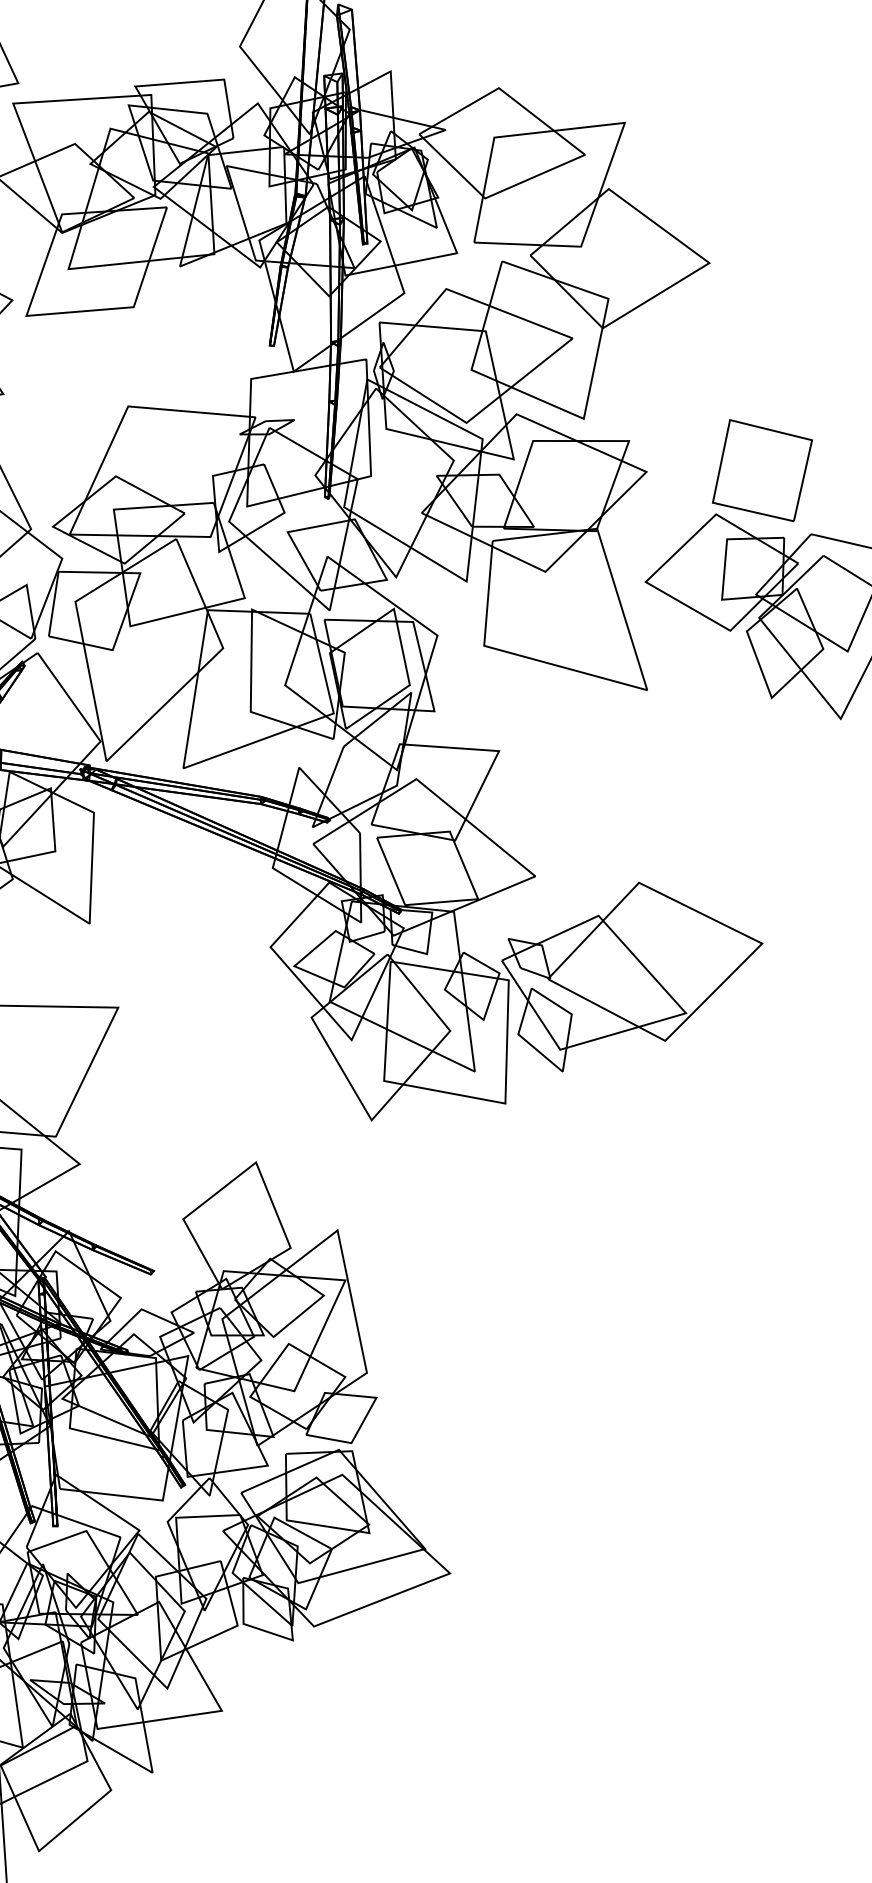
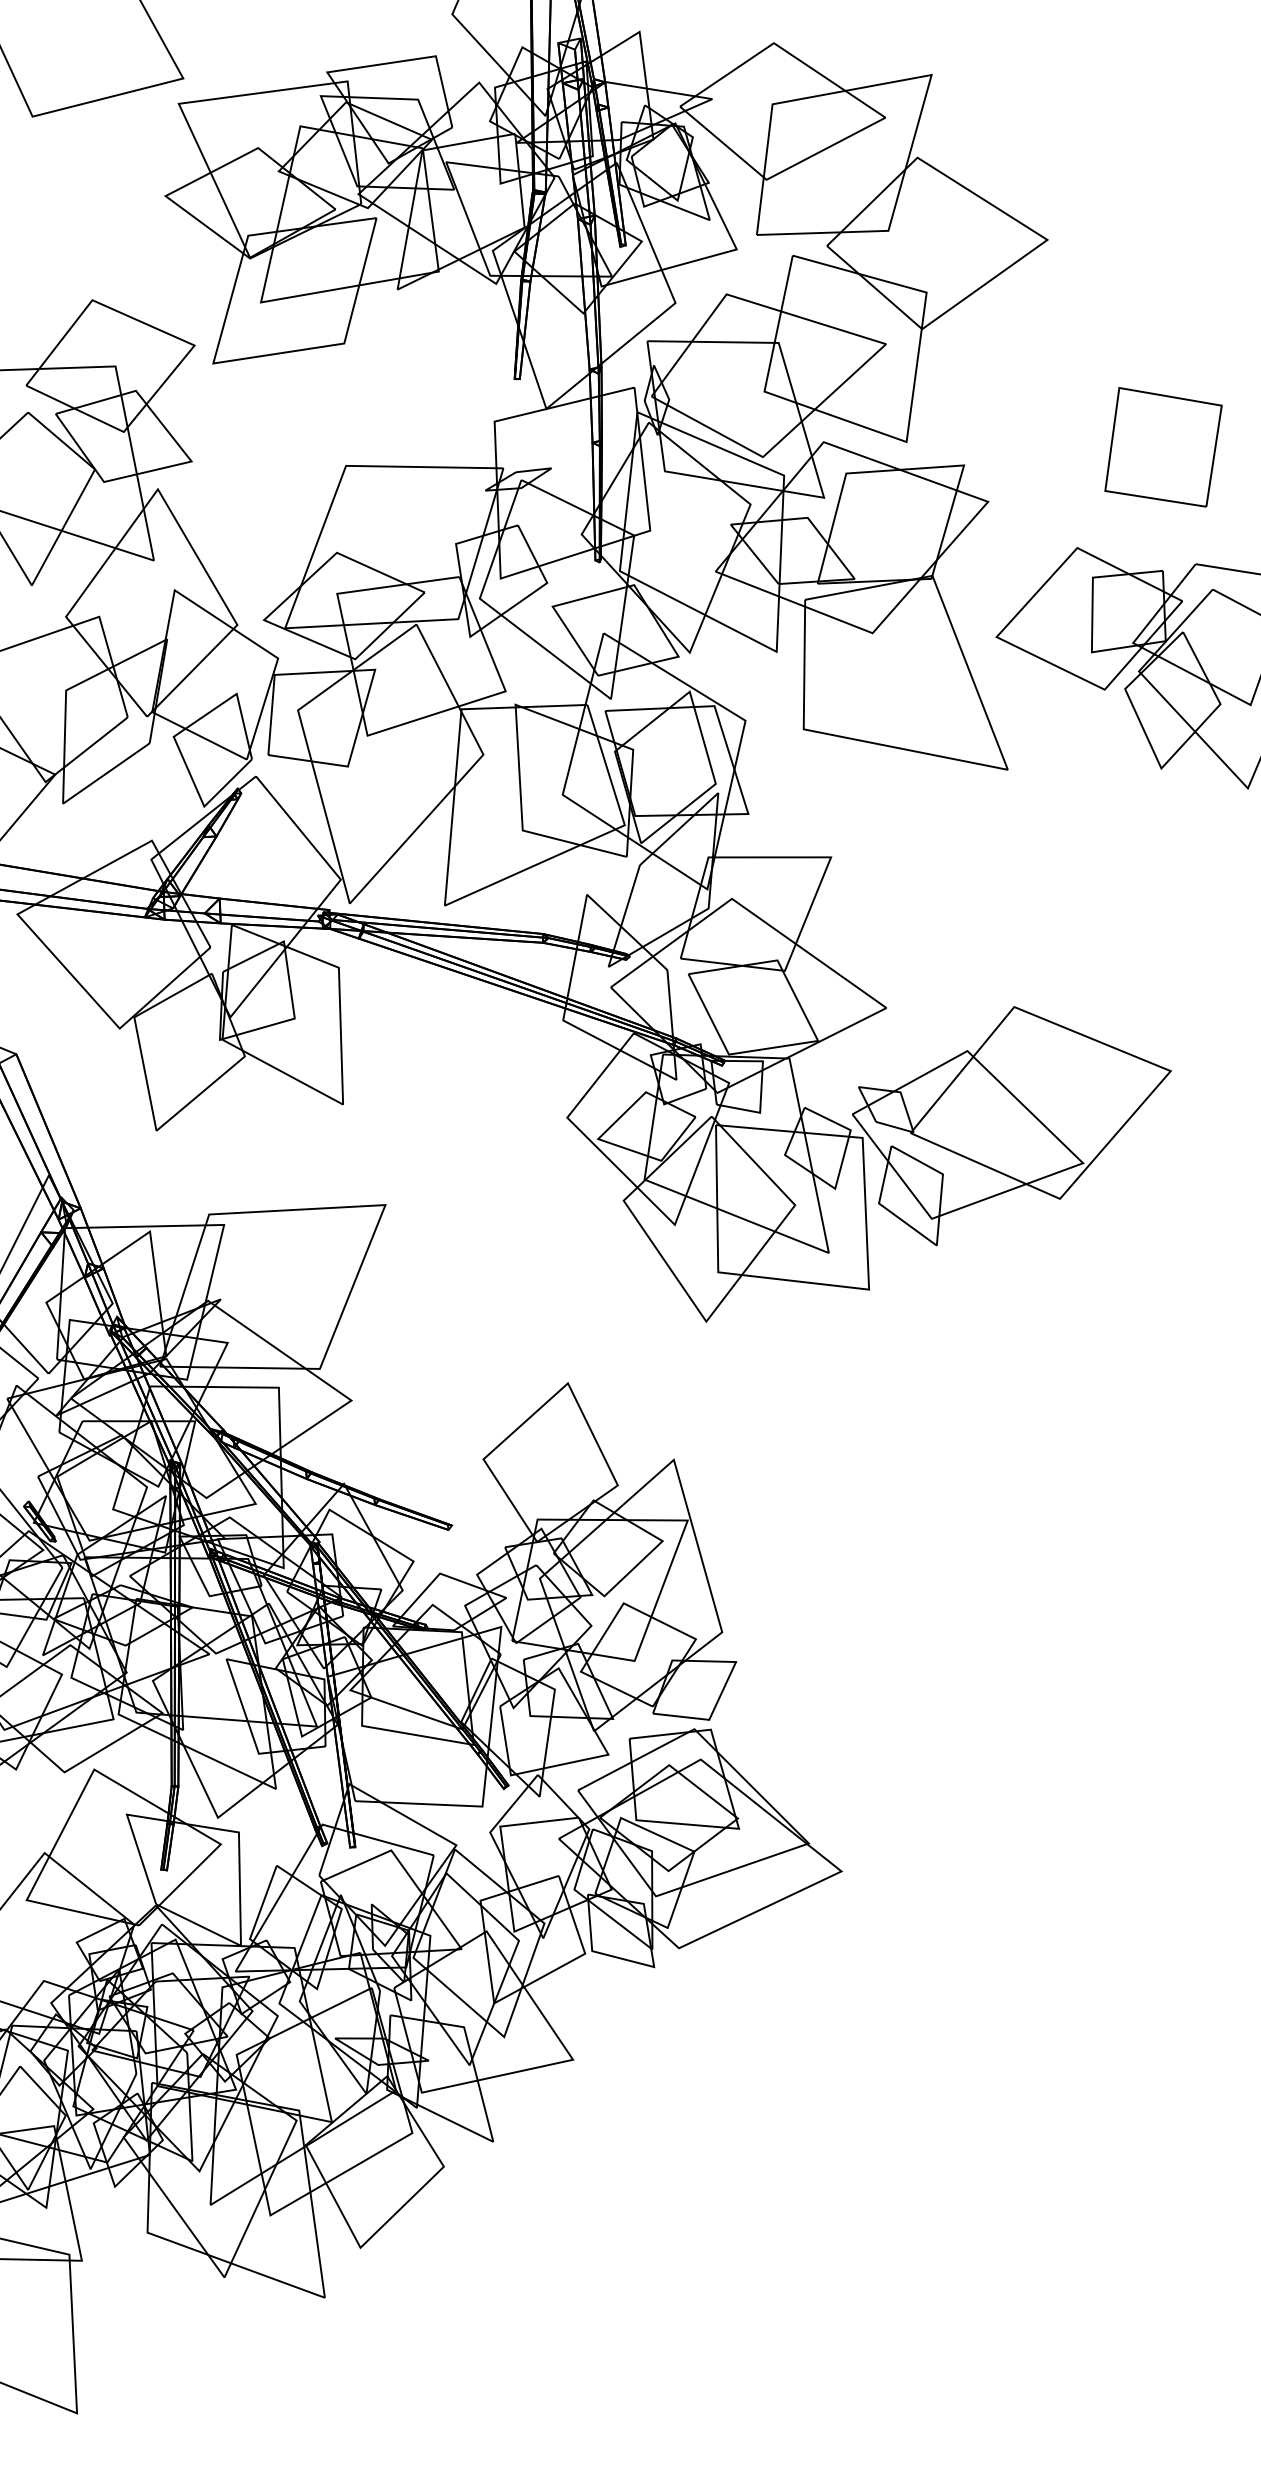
part: (762, 470) -> (1163, 447), moved

